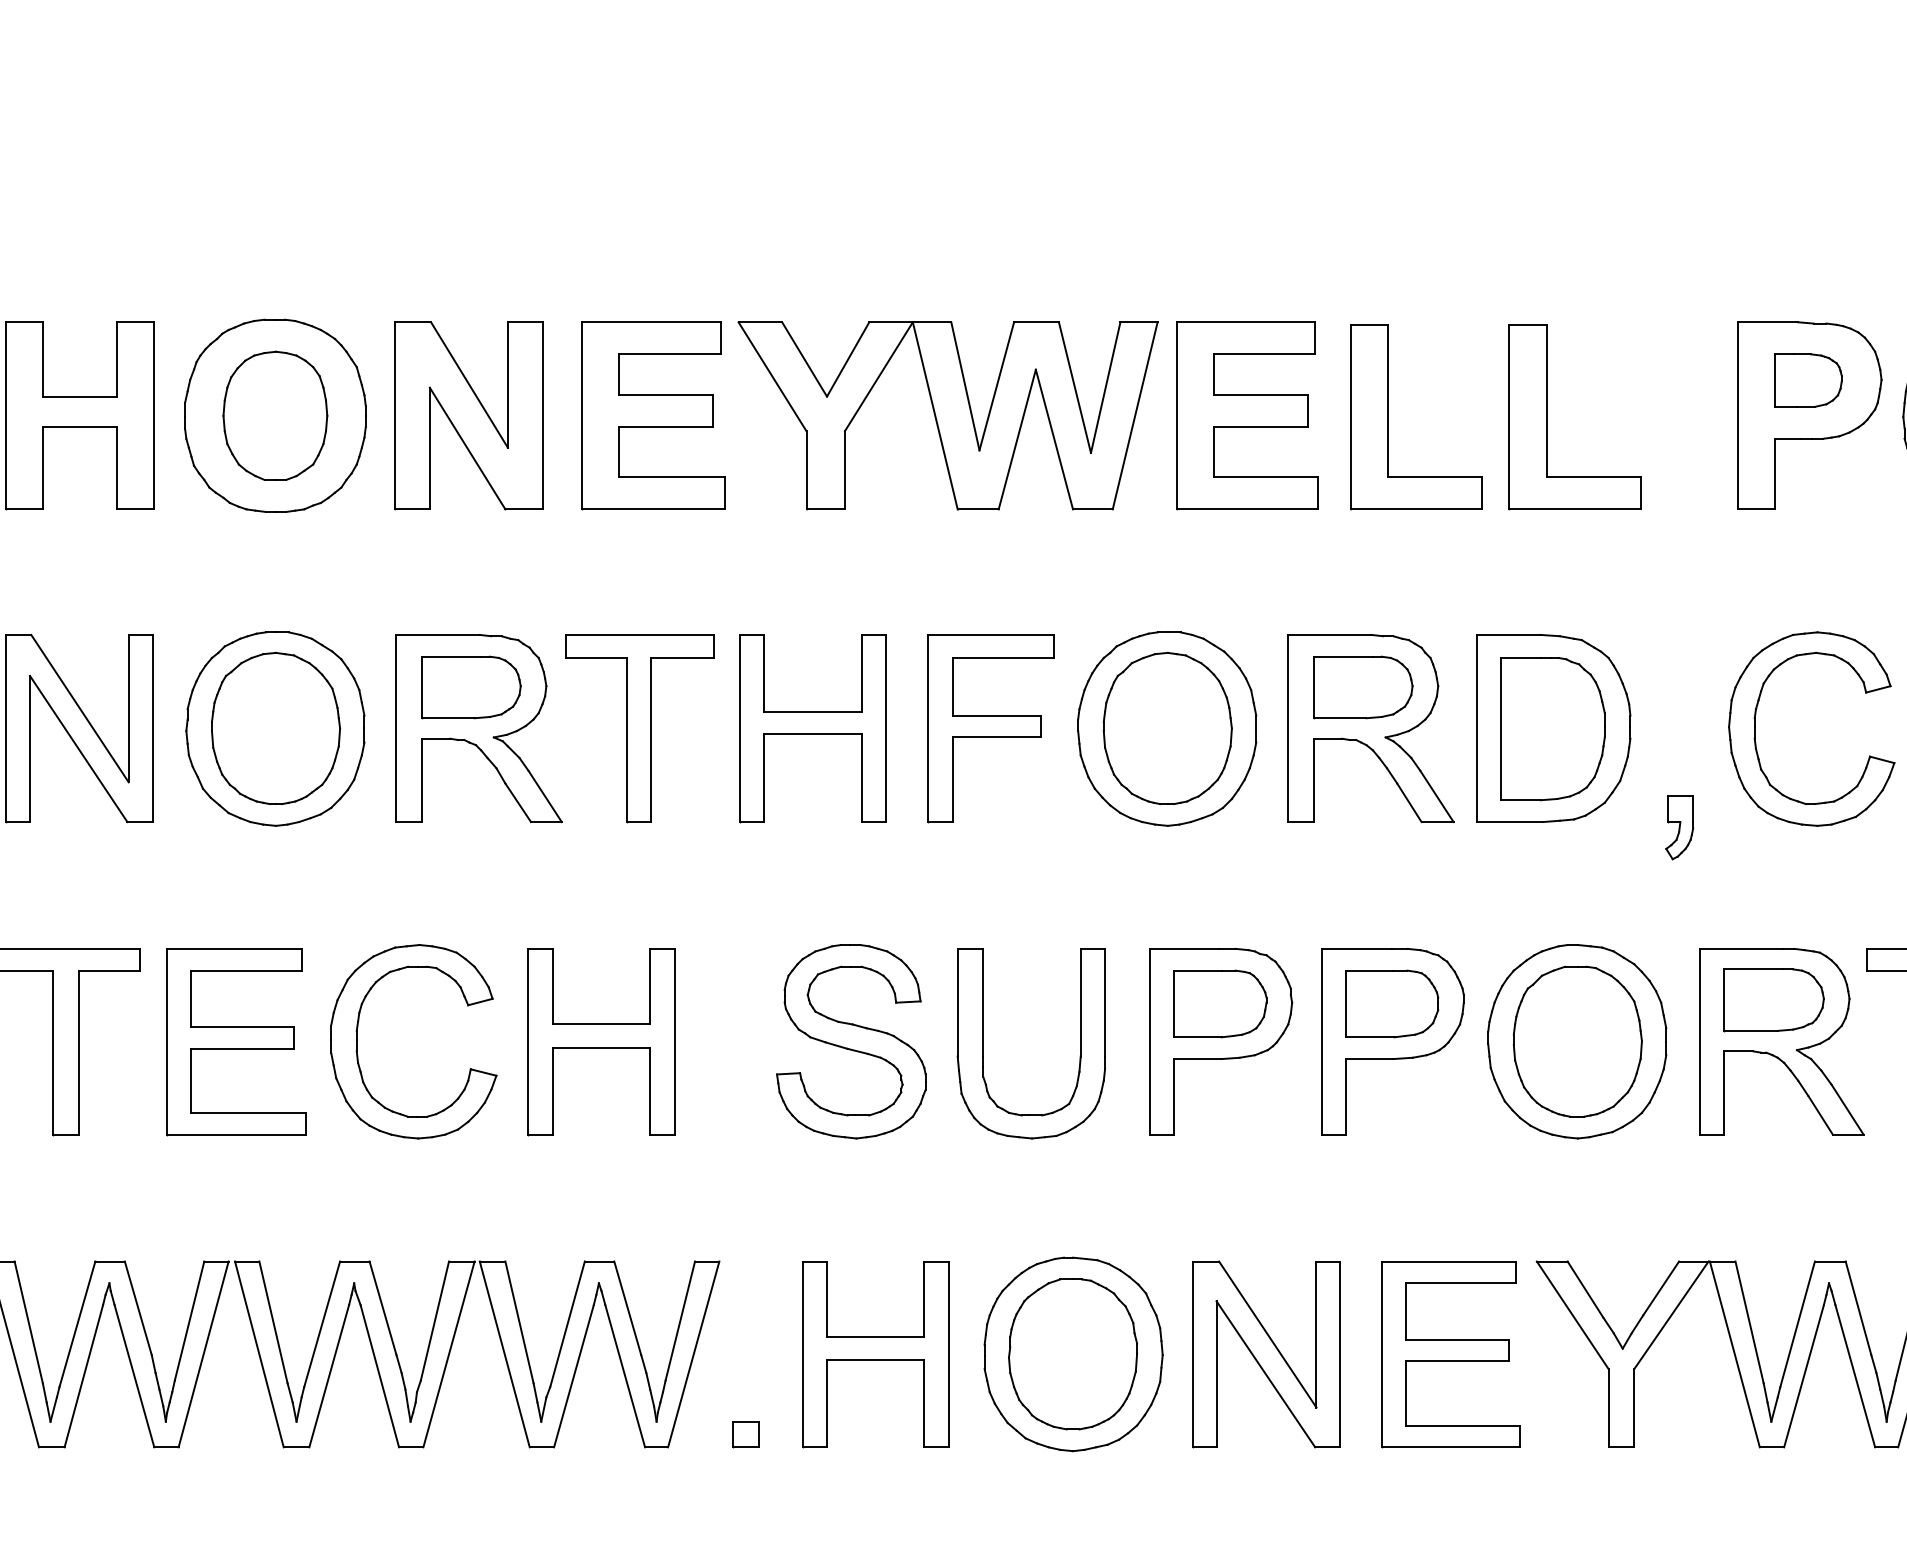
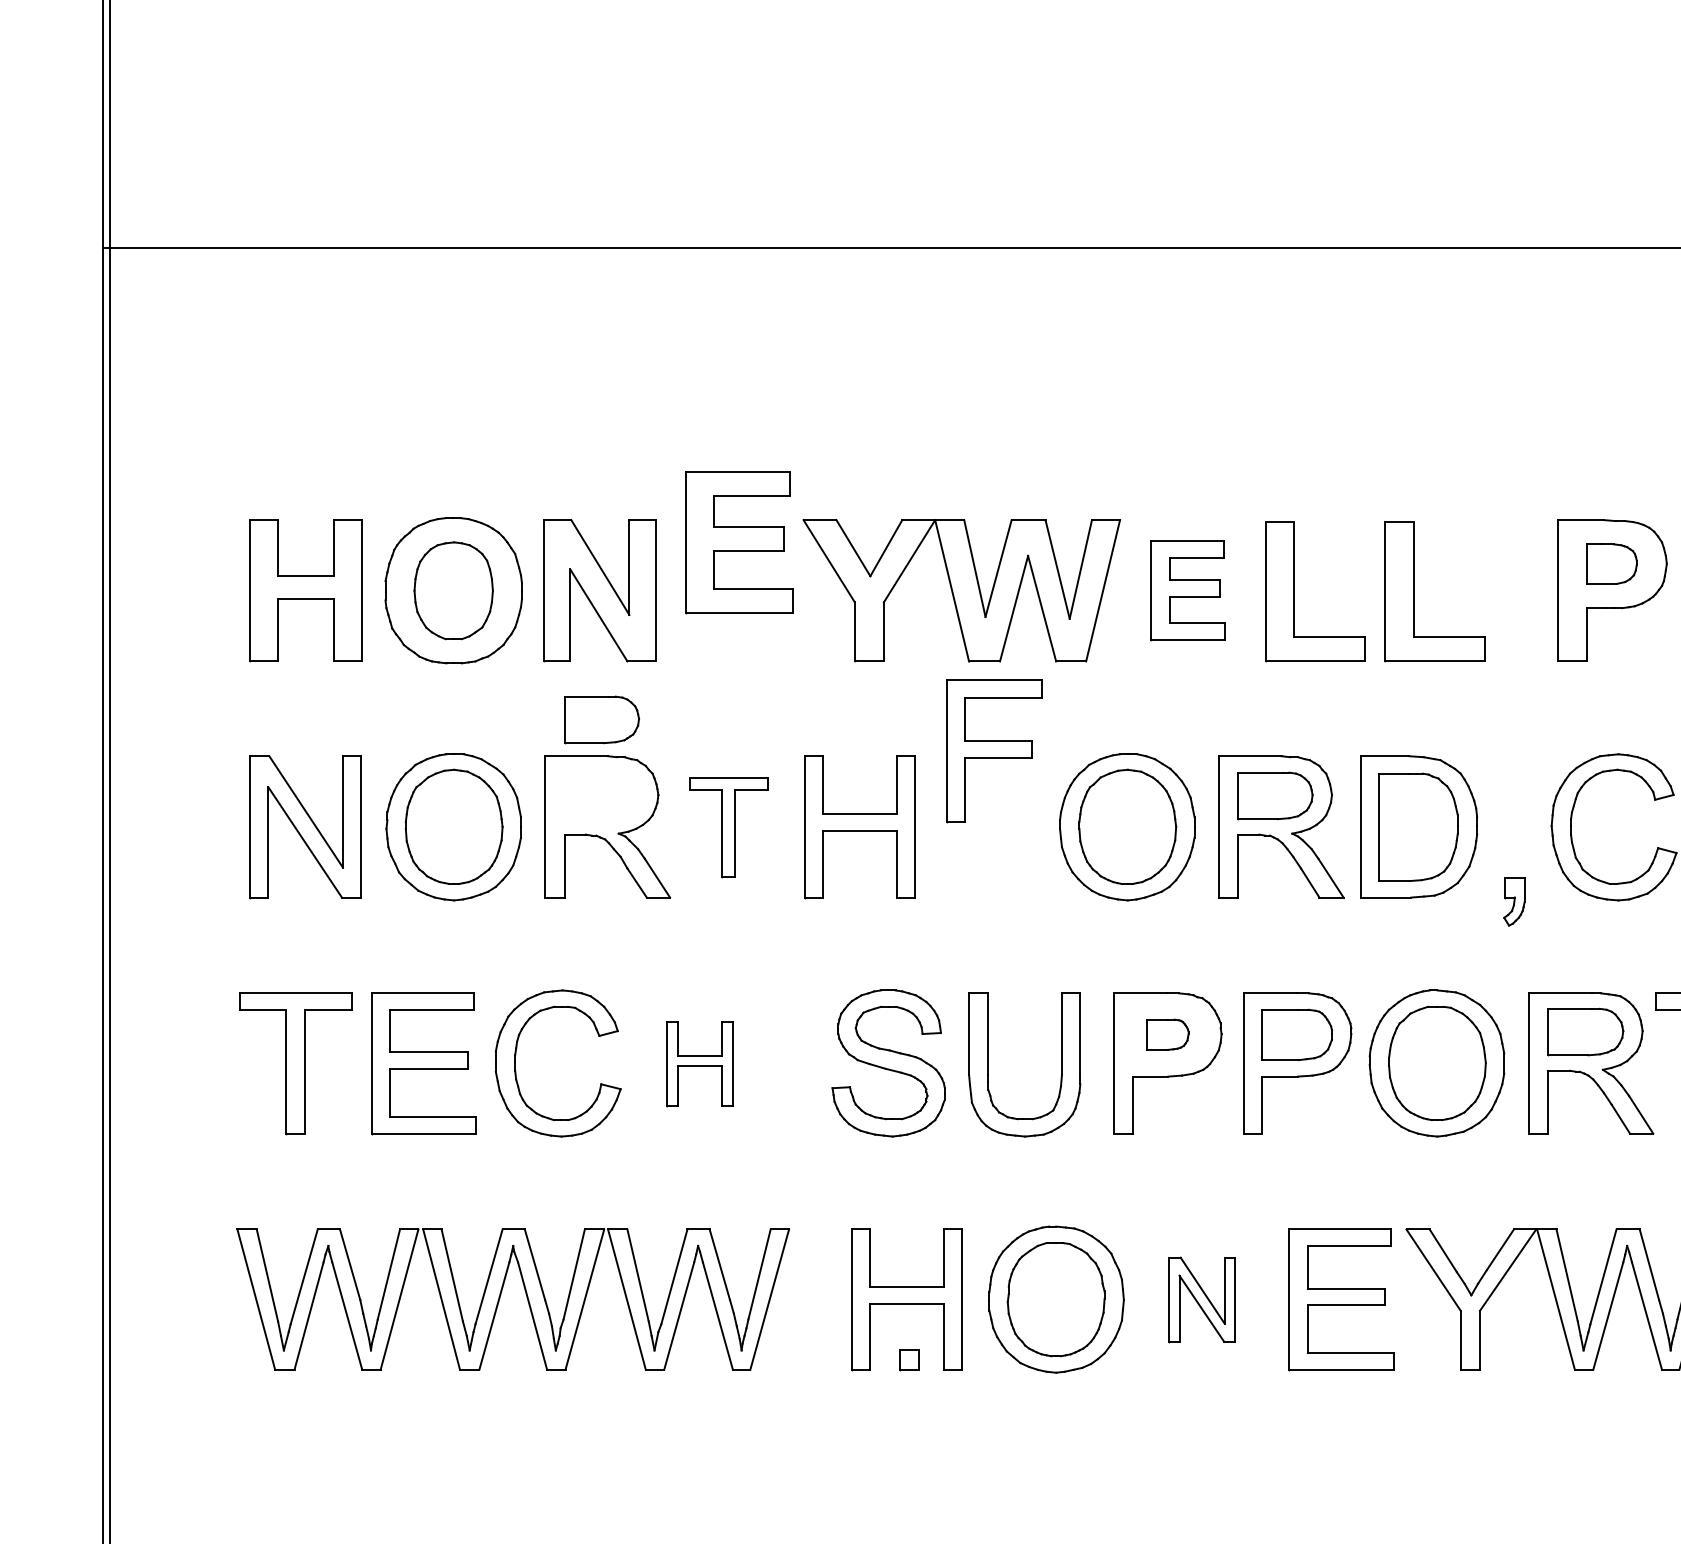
part: (653, 415) -> (739, 542), moved
part: (1246, 415) -> (1187, 590), size x0.7
part: (471, 686) -> (601, 719), moved
part: (639, 729) -> (728, 827), size x0.7
part: (991, 729) -> (994, 751), moved
part: (1220, 1003) -> (1167, 1034), size x0.6
part: (600, 1041) -> (699, 1063), size x0.6
part: (1265, 1354) -> (1201, 1299), size x0.6
part: (746, 1434) -> (909, 1360), moved

